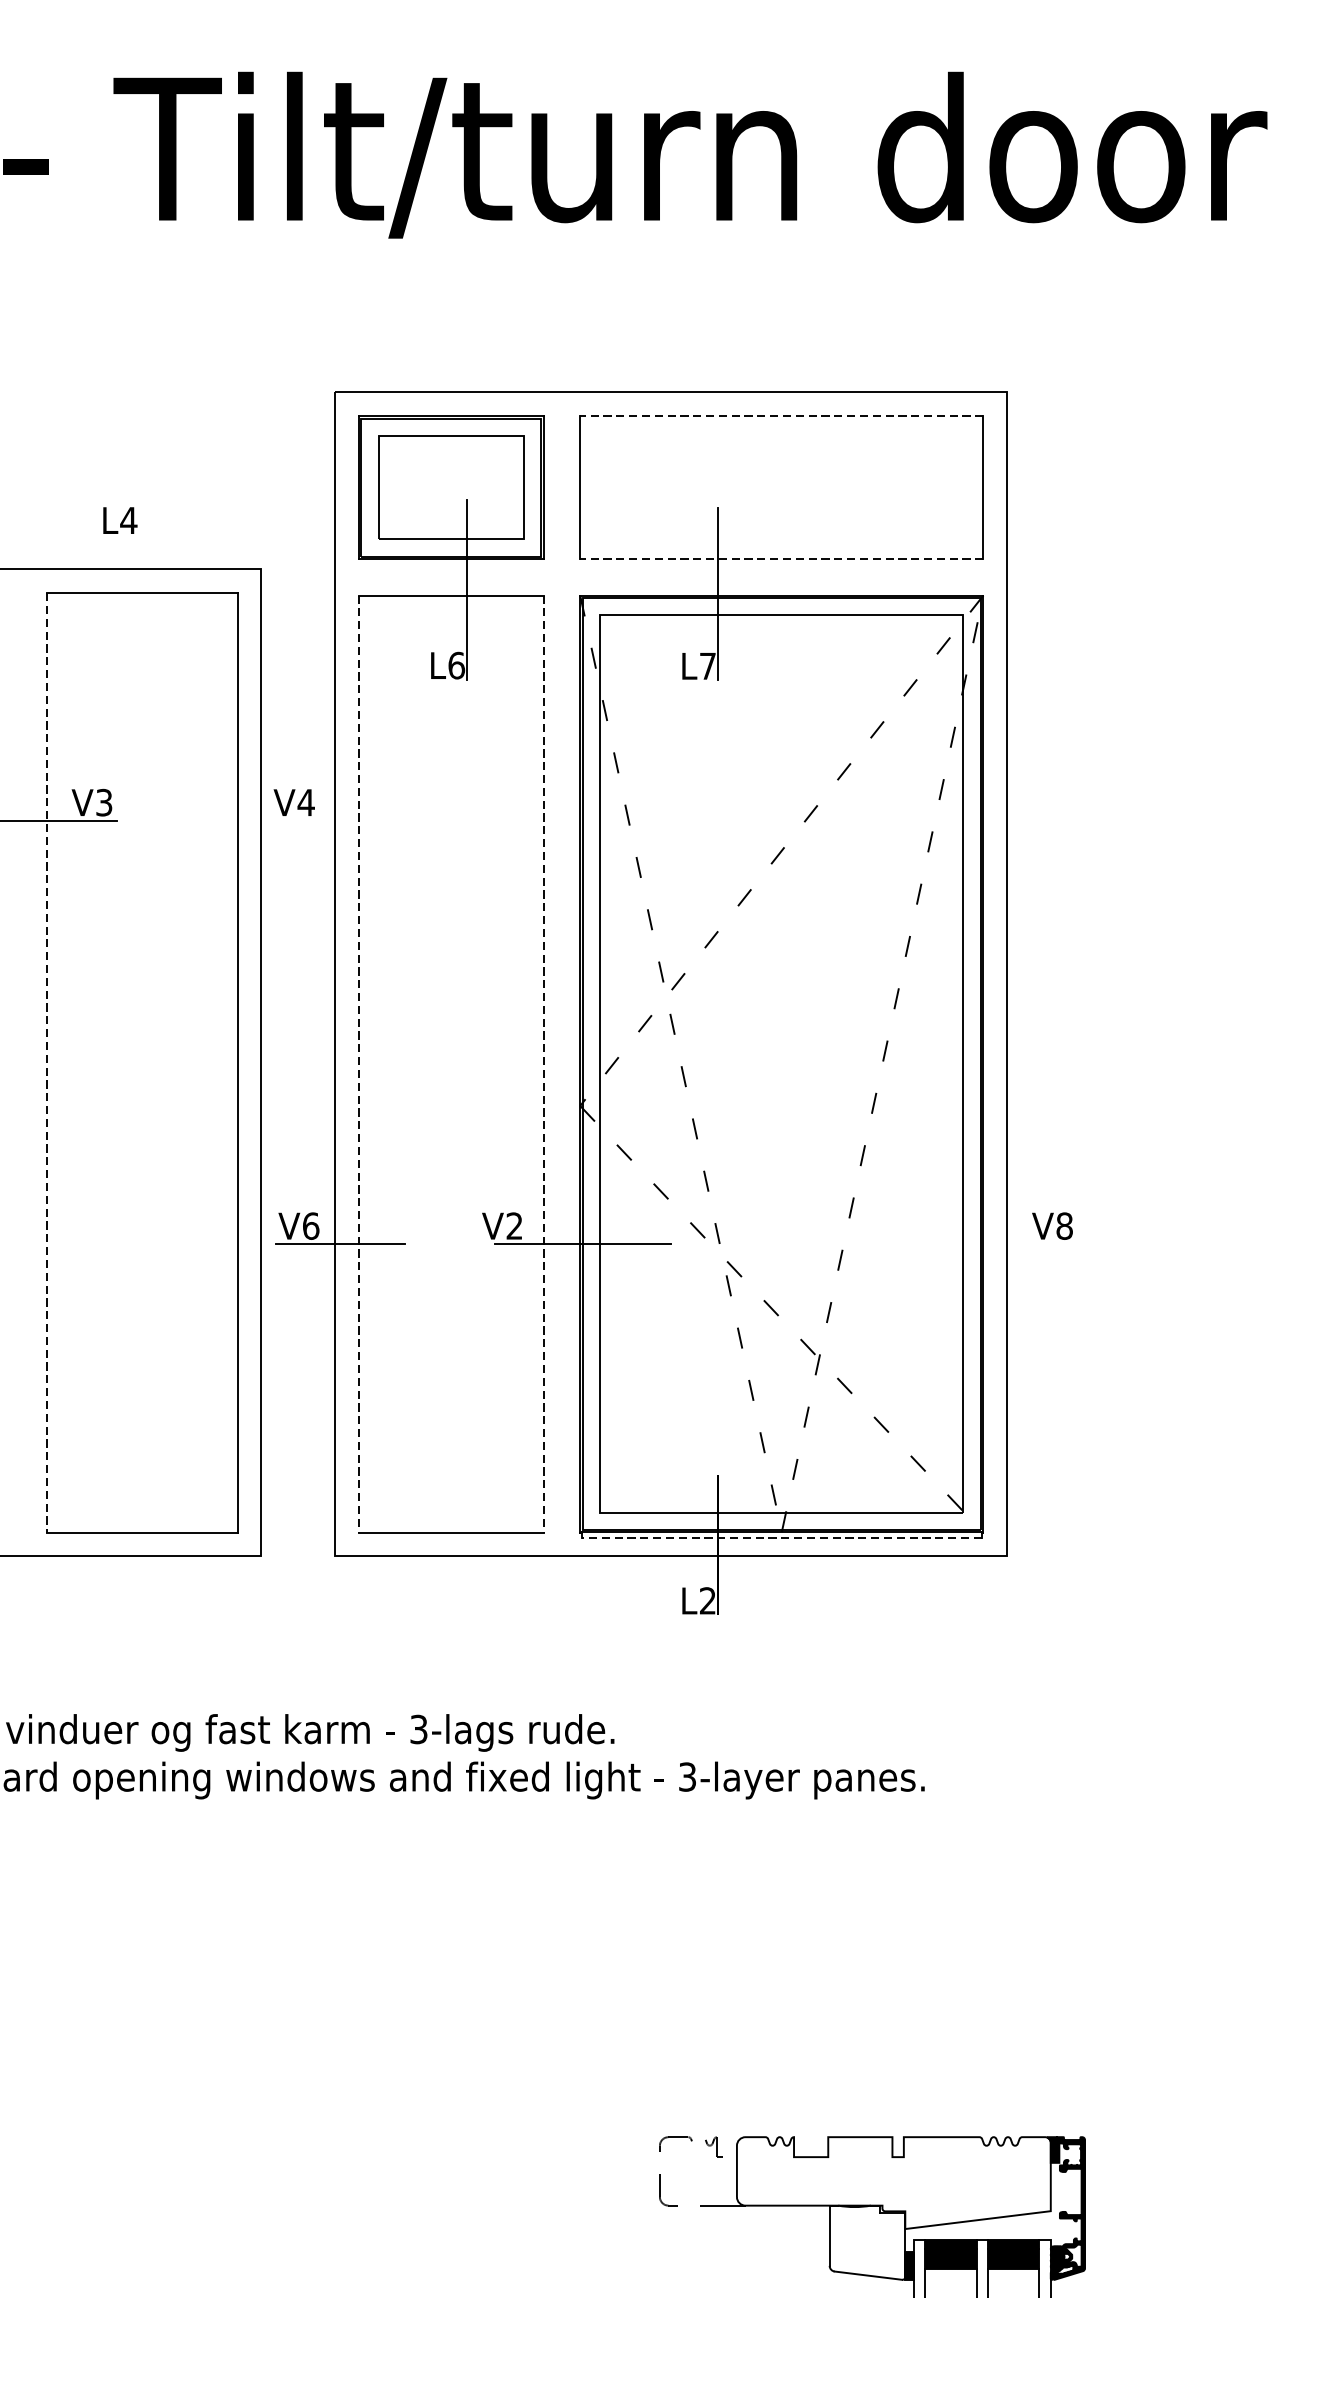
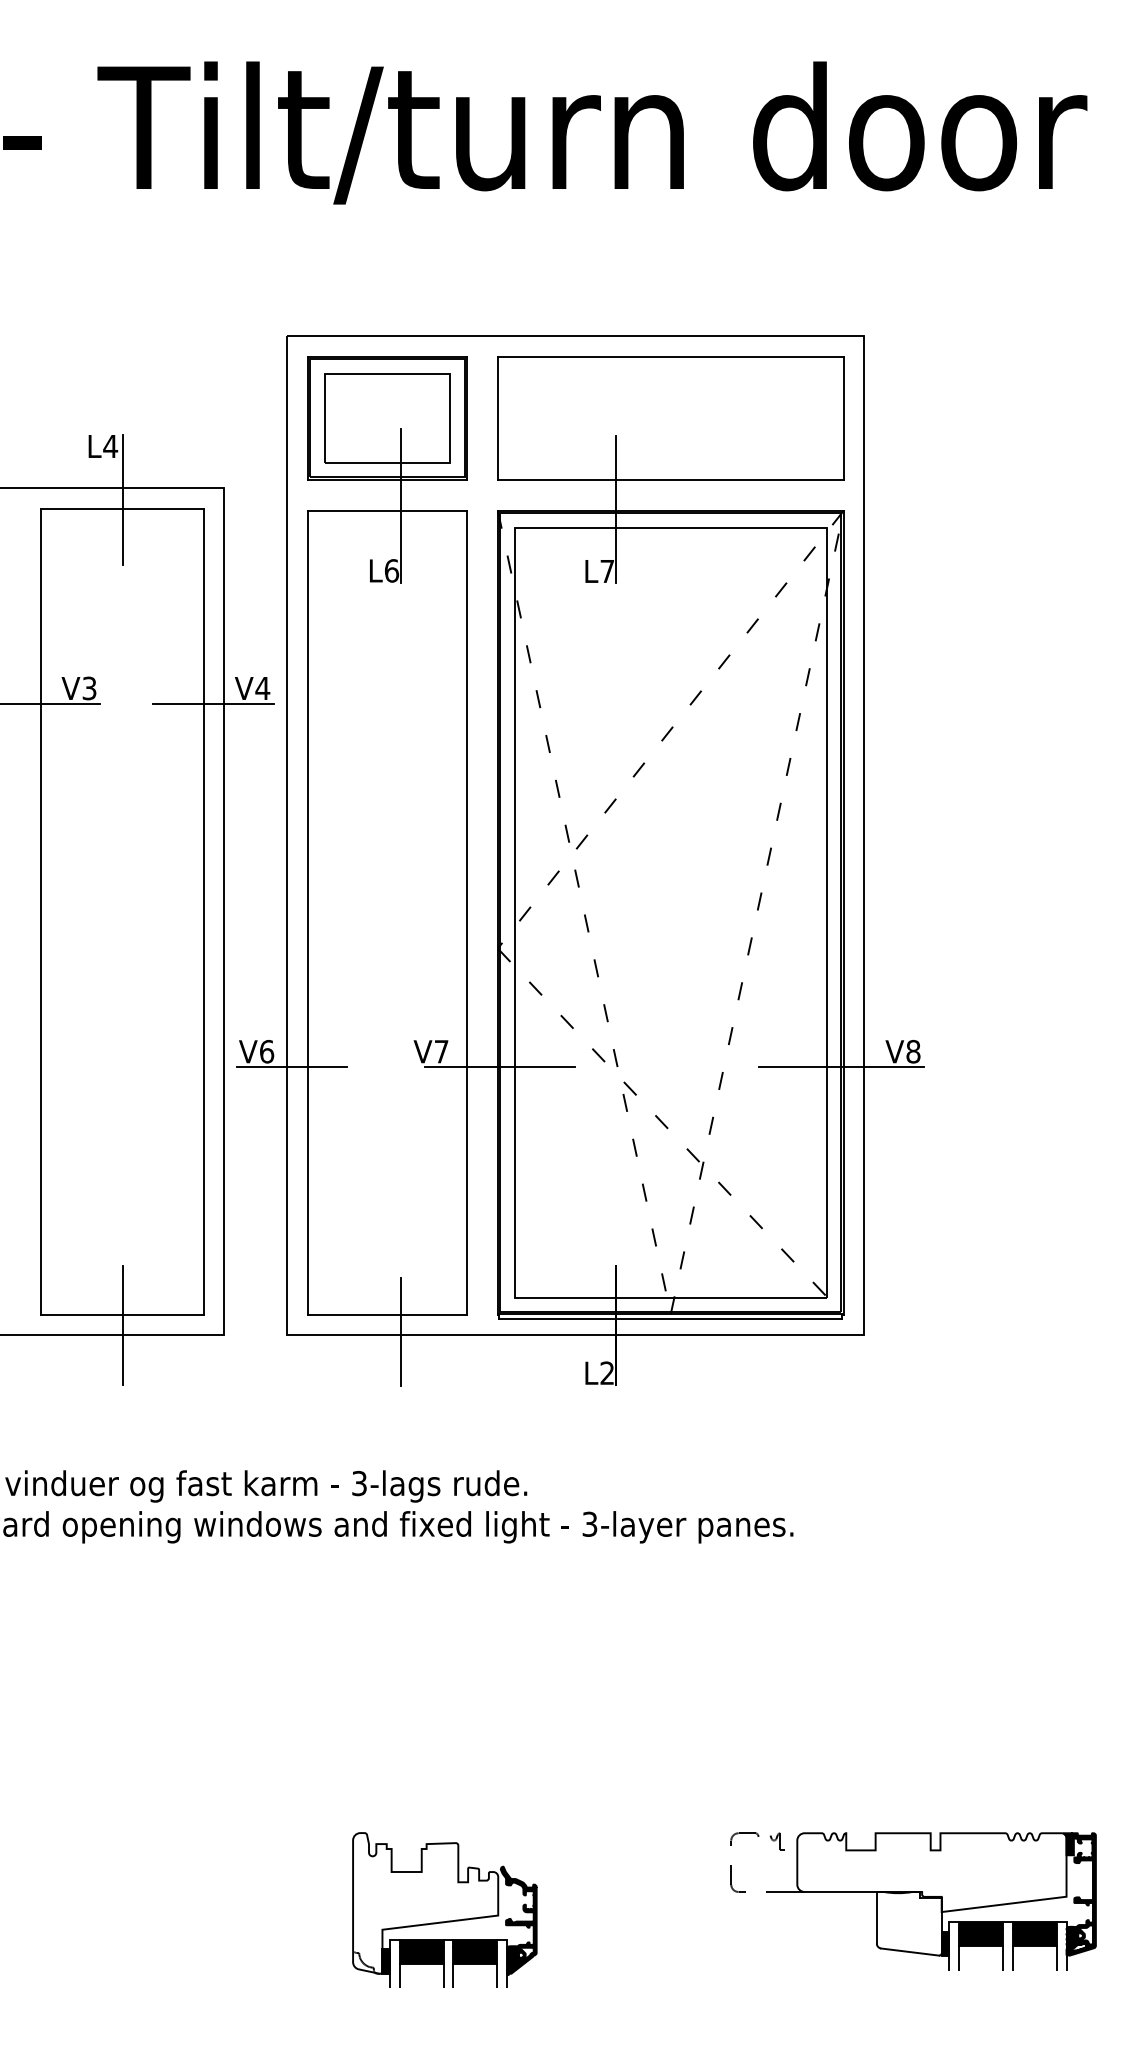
line: (781, 415) -> (670, 356), dashed -> solid
line: (781, 559) -> (670, 479), dashed -> solid
line: (143, 583) -> (123, 500), added
line: (247, 821) -> (212, 704), added
line: (47, 1063) -> (40, 912), dashed -> solid
line: (358, 1063) -> (307, 912), dashed -> solid
line: (543, 1063) -> (466, 912), dashed -> solid
text: (514, 1225) -> (441, 1051), V2 -> V7
line: (980, 1244) -> (841, 1067), added
line: (781, 1538) -> (670, 1319), dashed -> solid
line: (143, 1545) -> (123, 1325), added
line: (466, 1552) -> (400, 1331), added
part: (872, 2216) -> (913, 1901), moved
part: (518, 2226) -> (444, 1909), added

